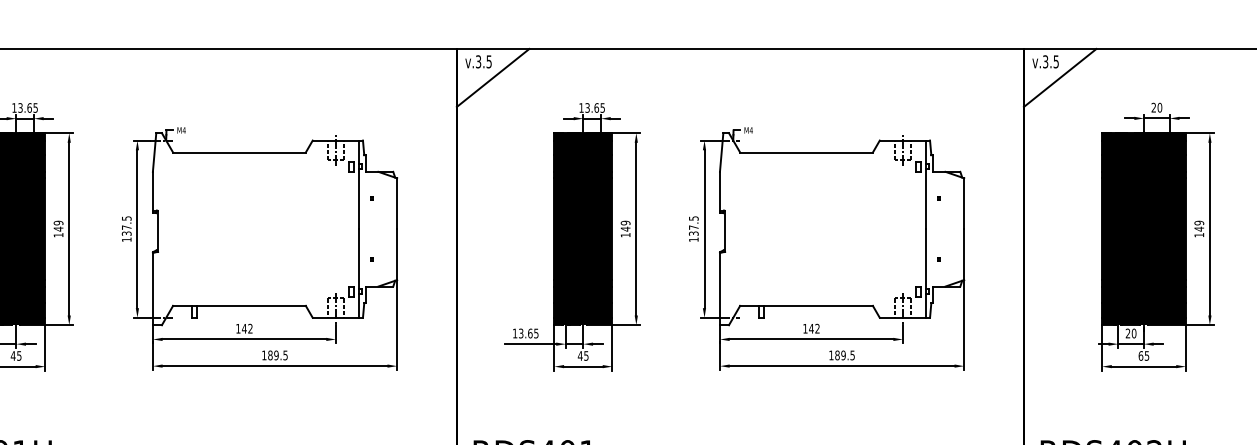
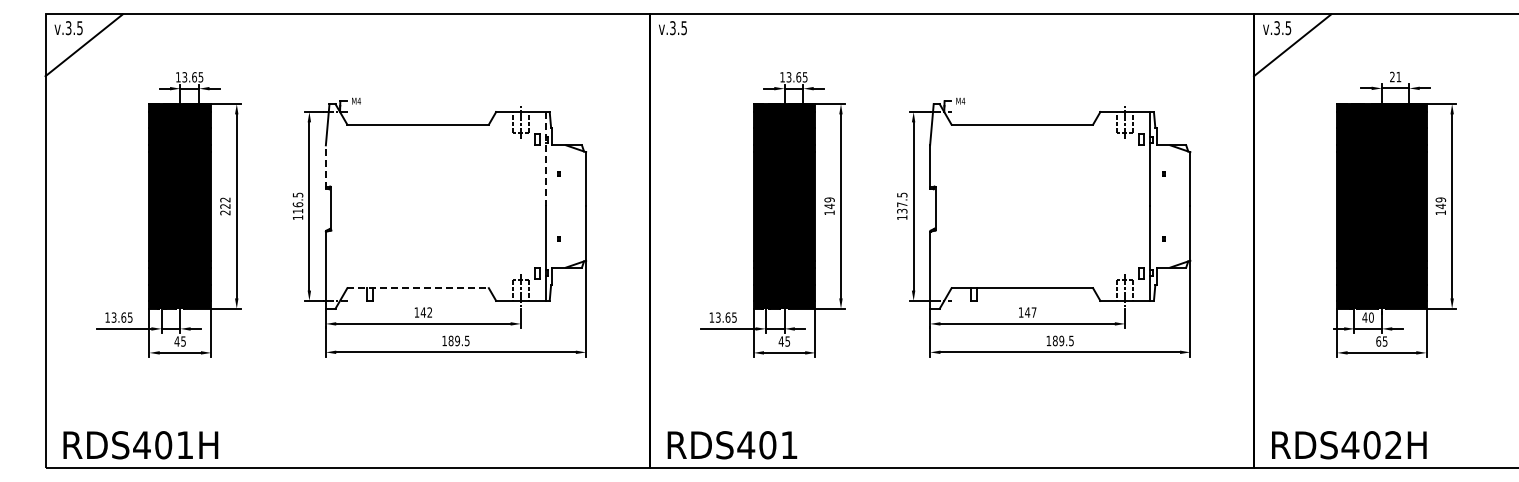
line: (493, 78) -> (688, 45), removed
text: (1159, 107) -> (1398, 76), 20 -> 21
line: (359, 185) -> (545, 159), solid -> dashed
line: (152, 192) -> (325, 167), solid -> dashed
text: (58, 229) -> (225, 206), 149 -> 222
text: (126, 230) -> (297, 207), 137.5 -> 116.5
line: (239, 306) -> (418, 288), solid -> dashed
text: (817, 328) -> (1033, 312), 142 -> 147
text: (1127, 333) -> (1364, 317), 20 -> 40

